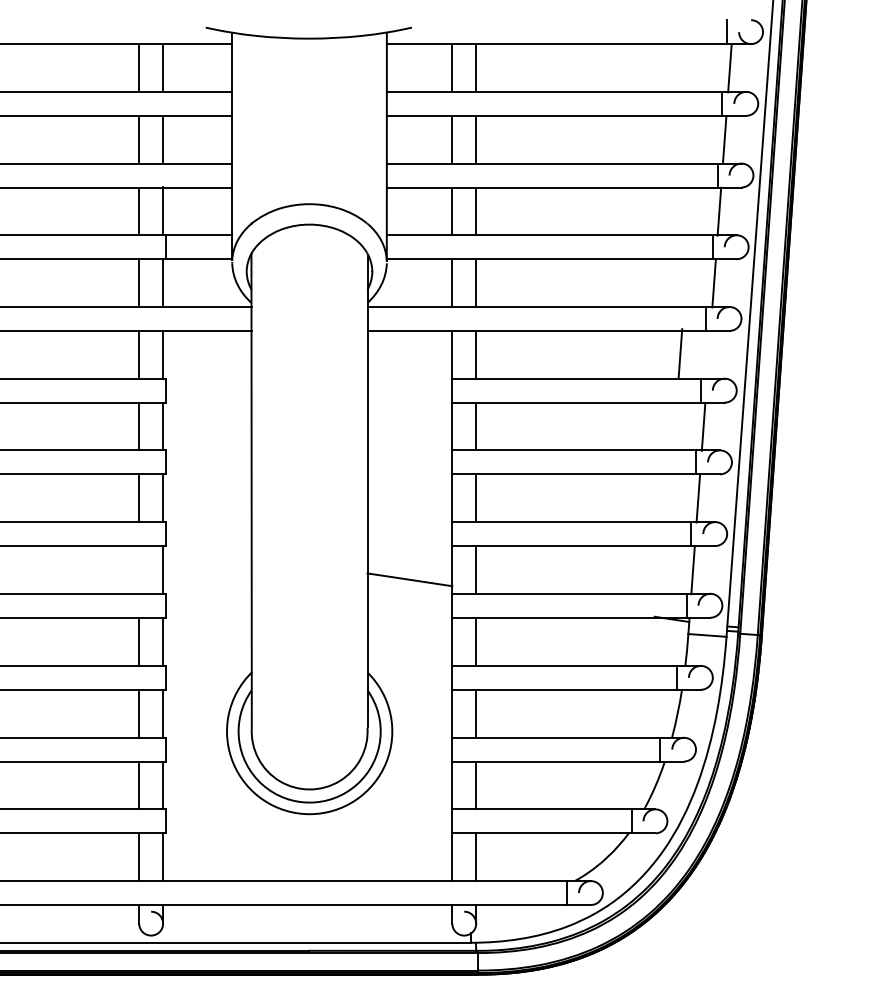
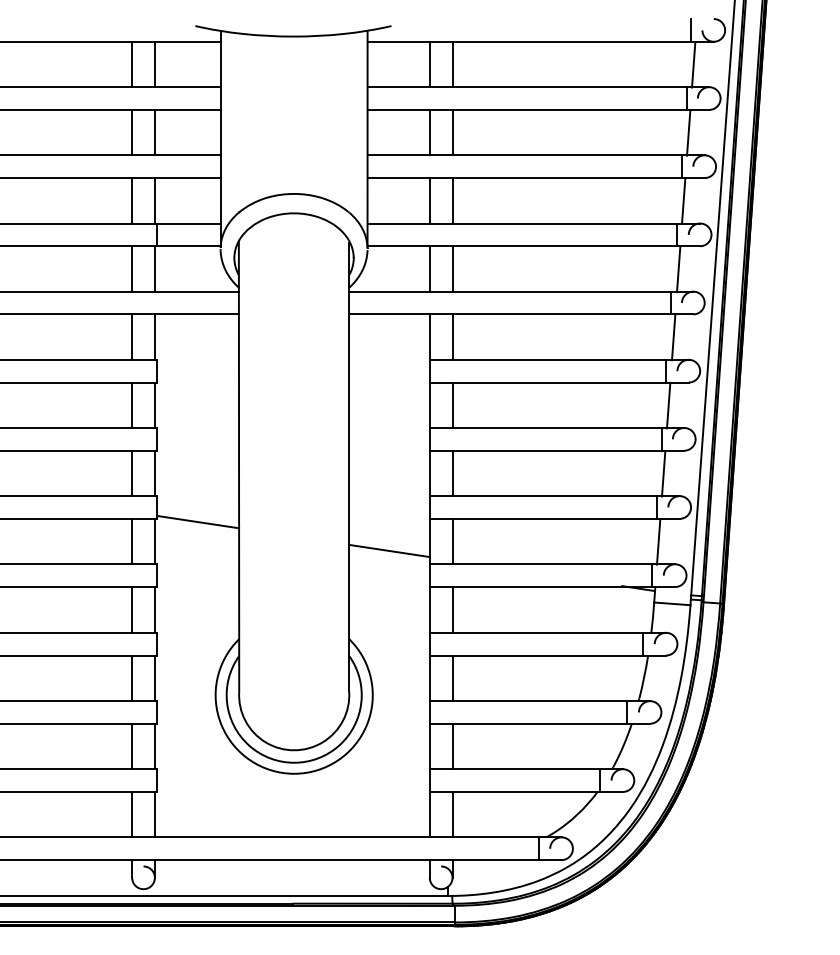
line: (680, 353) -> (673, 337), moved
line: (208, 548) -> (198, 521), added
line: (139, 569) -> (132, 541), added

